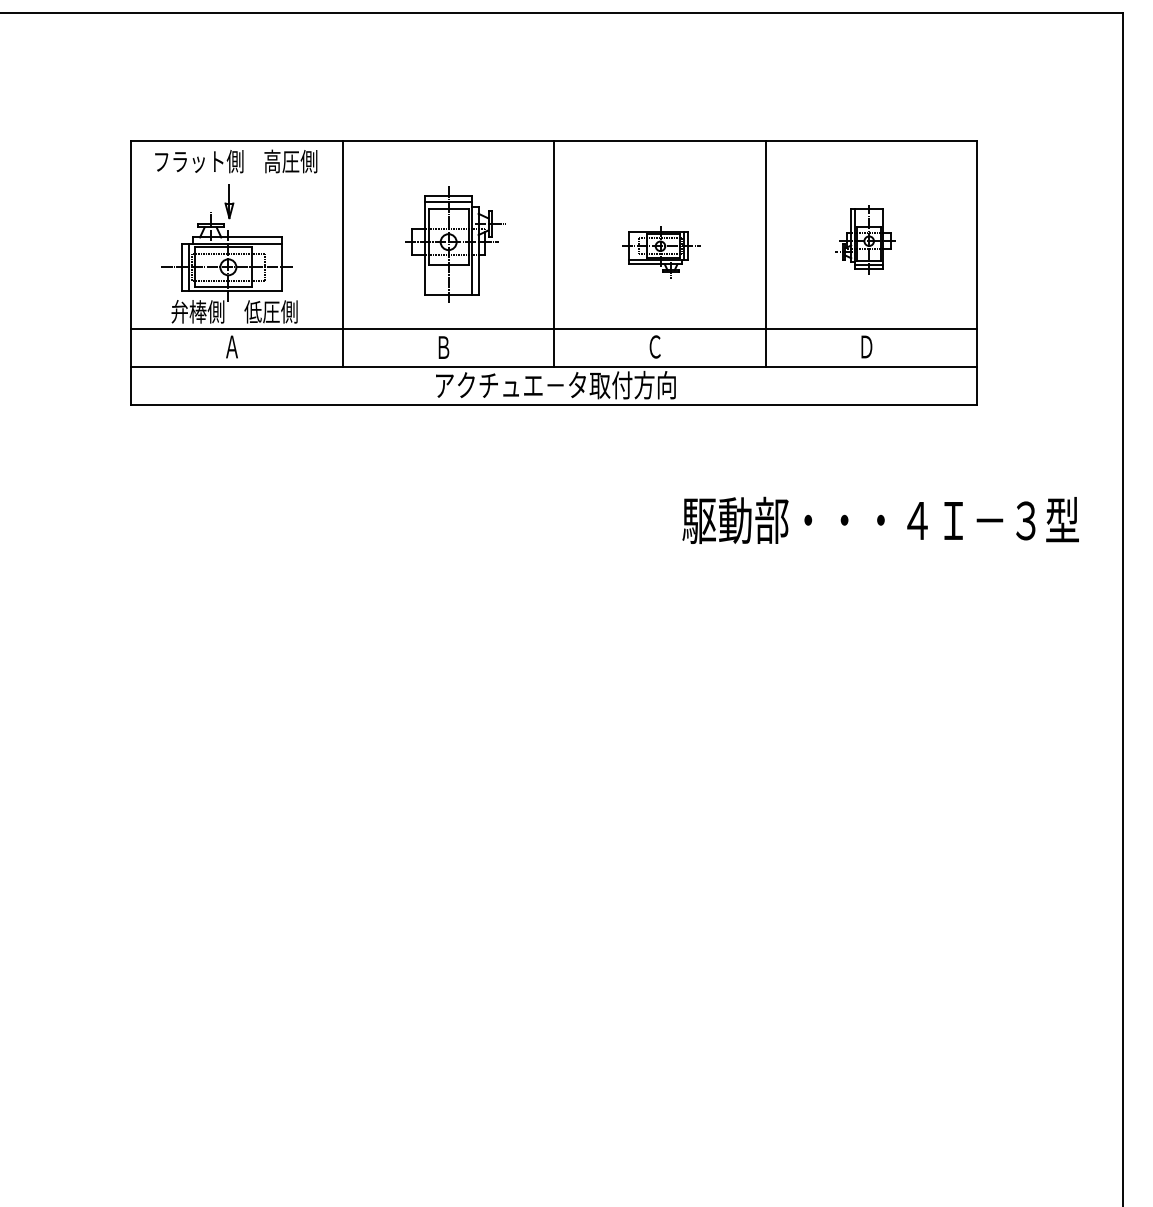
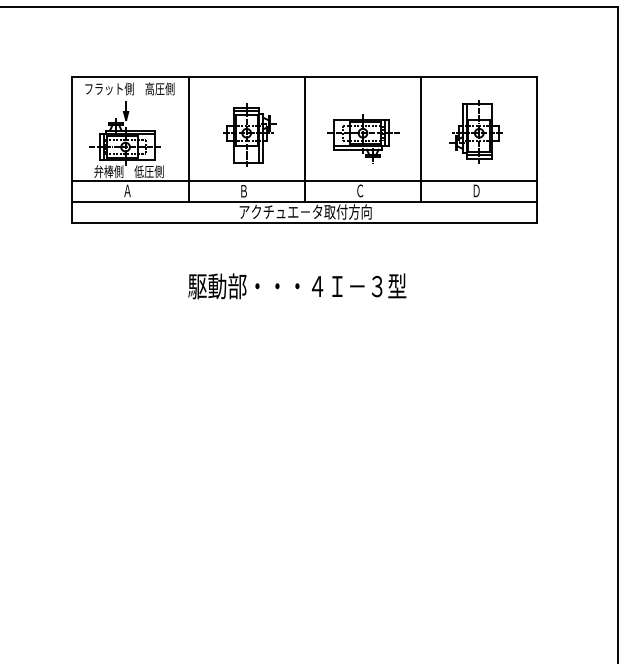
part: (864, 238) -> (475, 131), size x1.67
part: (661, 251) -> (363, 138), size x1.67
text: (881, 520) -> (297, 286), moved

